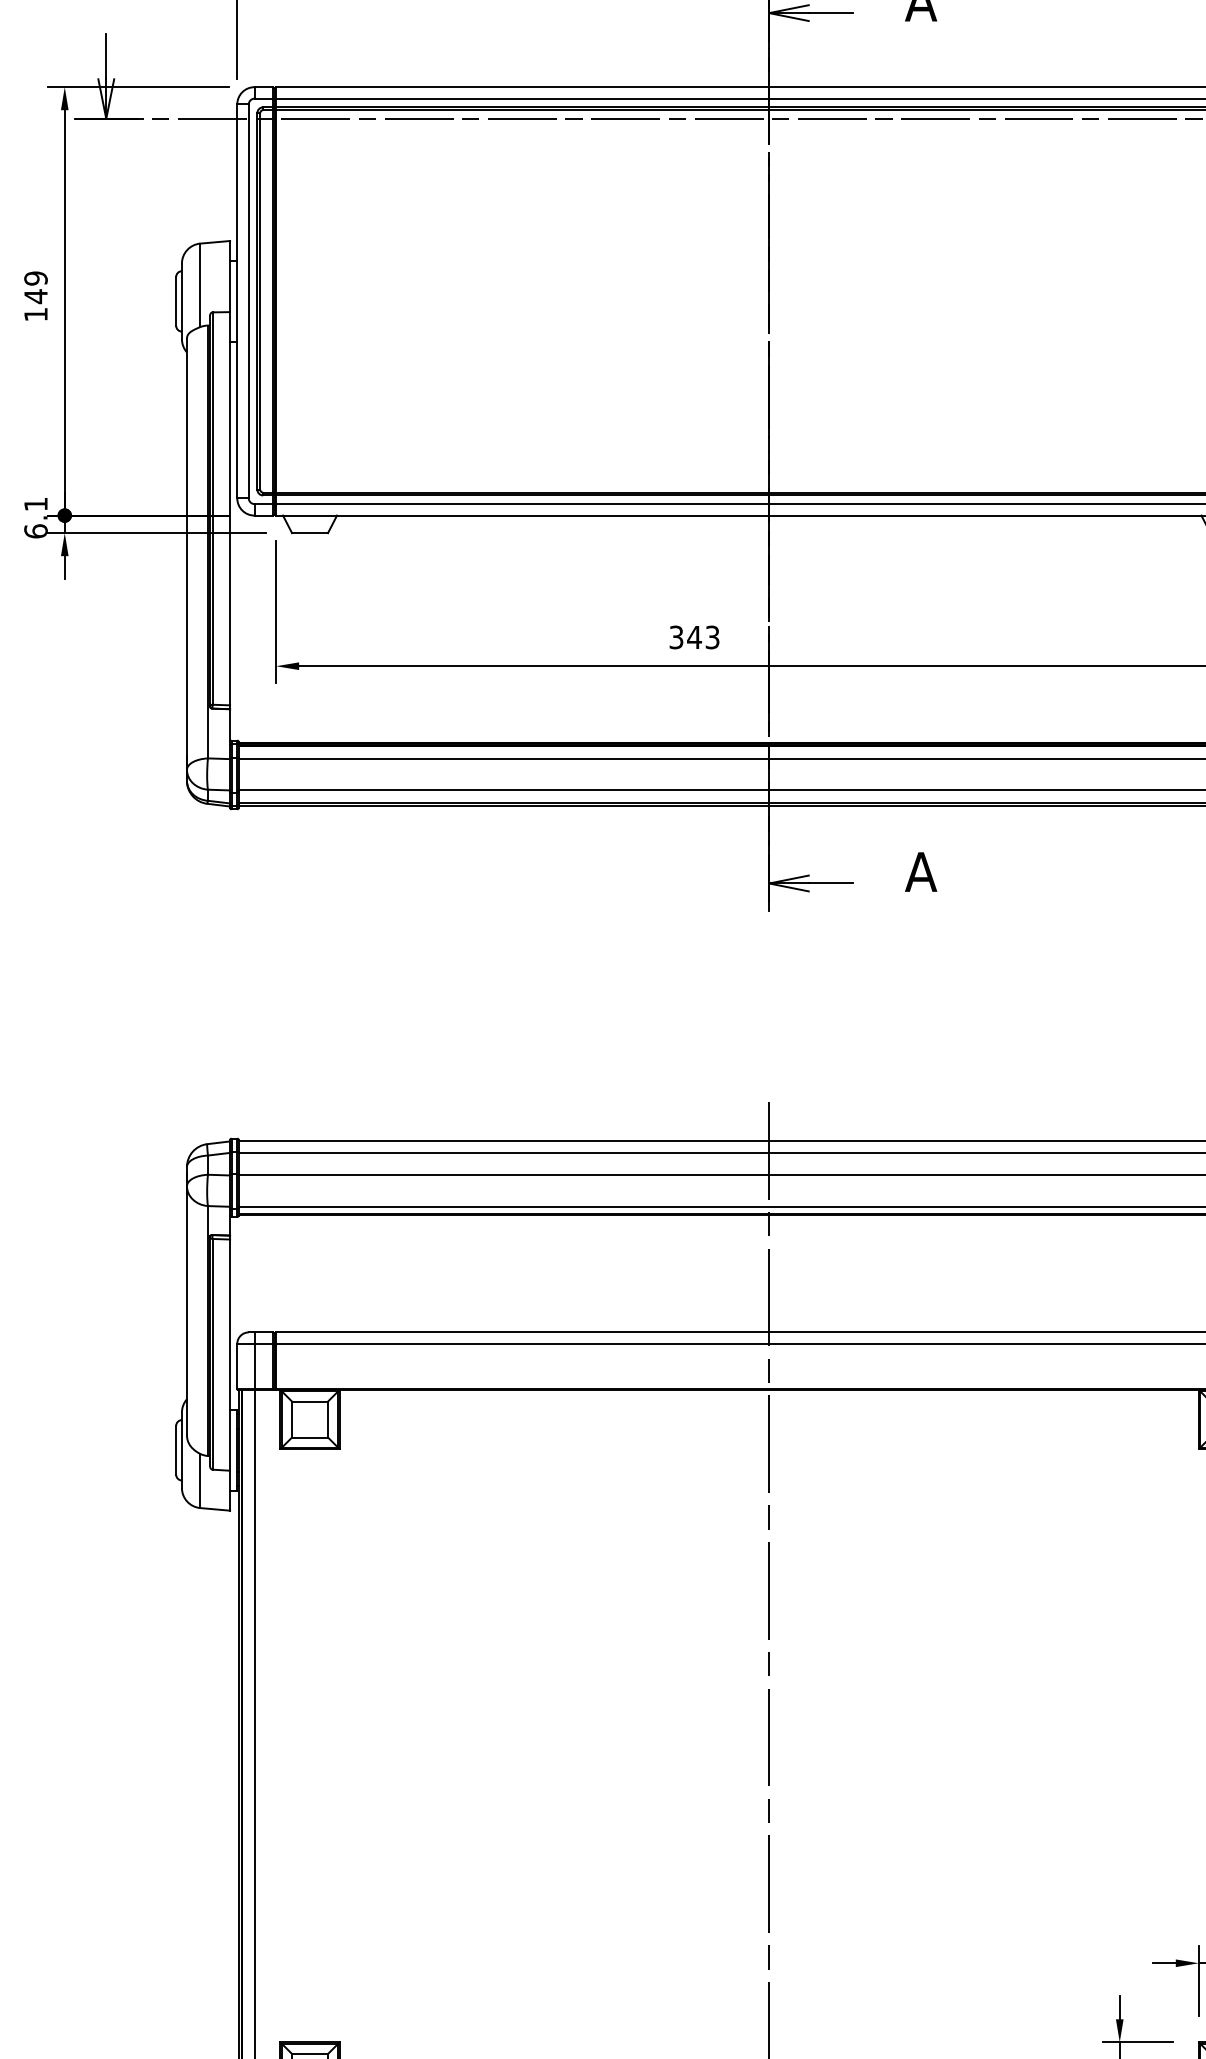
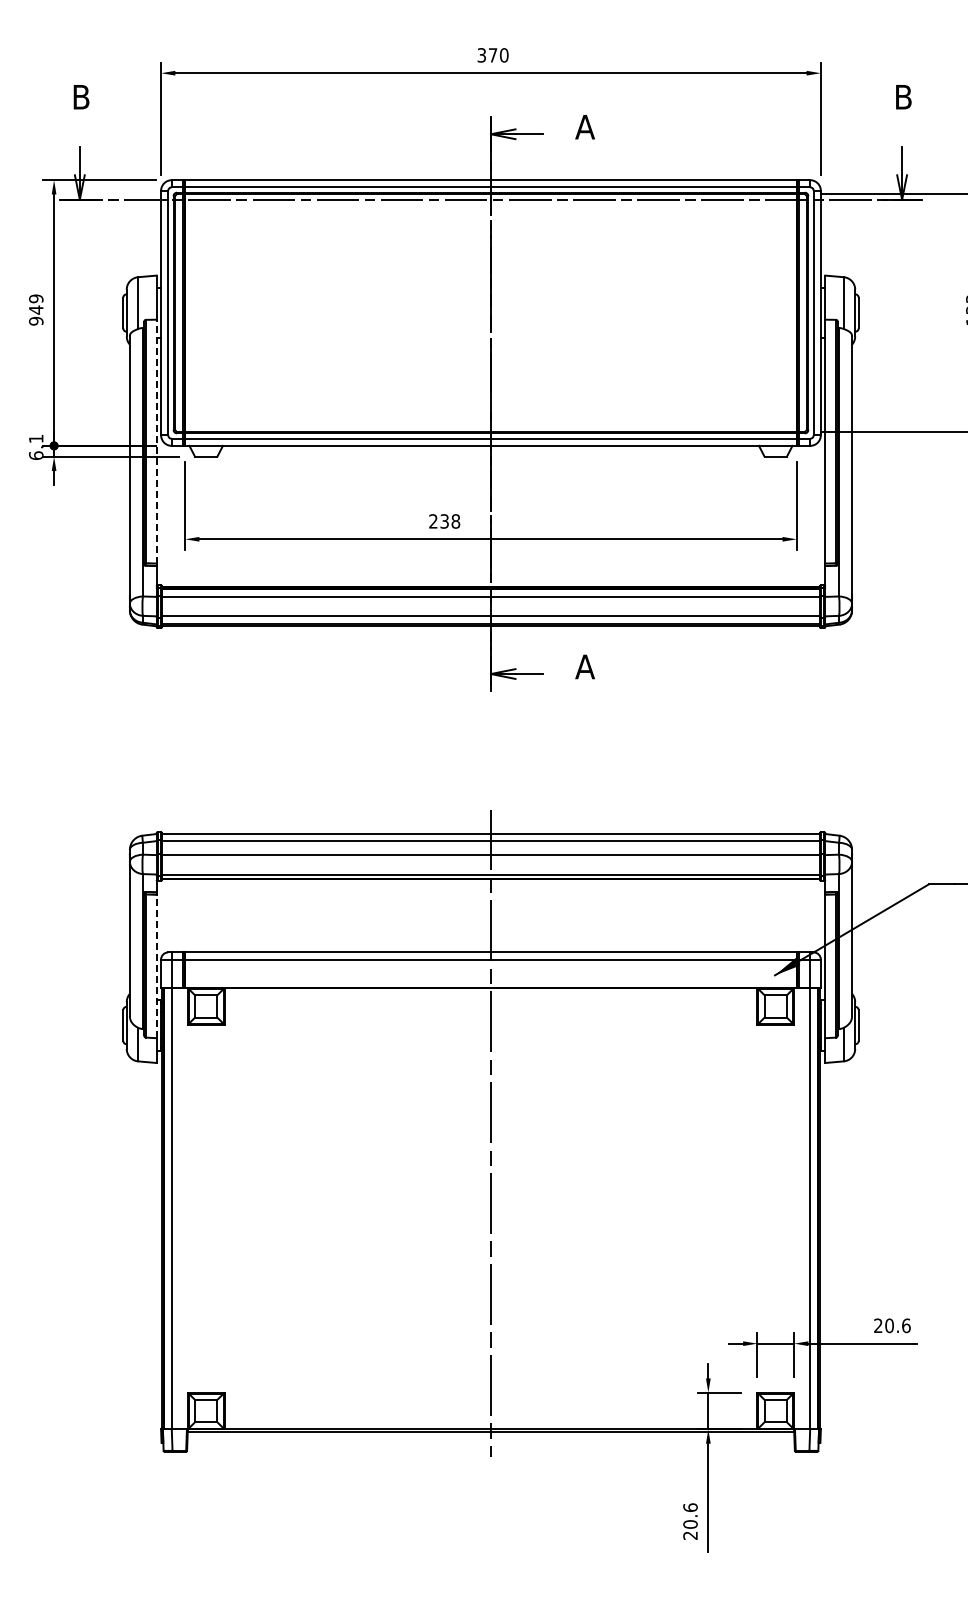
text: (36, 315) -> (36, 321), 149 -> 949
line: (229, 508) -> (156, 441), solid -> dashed
text: (694, 637) -> (444, 521), 343 -> 238
line: (229, 1355) -> (156, 966), solid -> dashed

